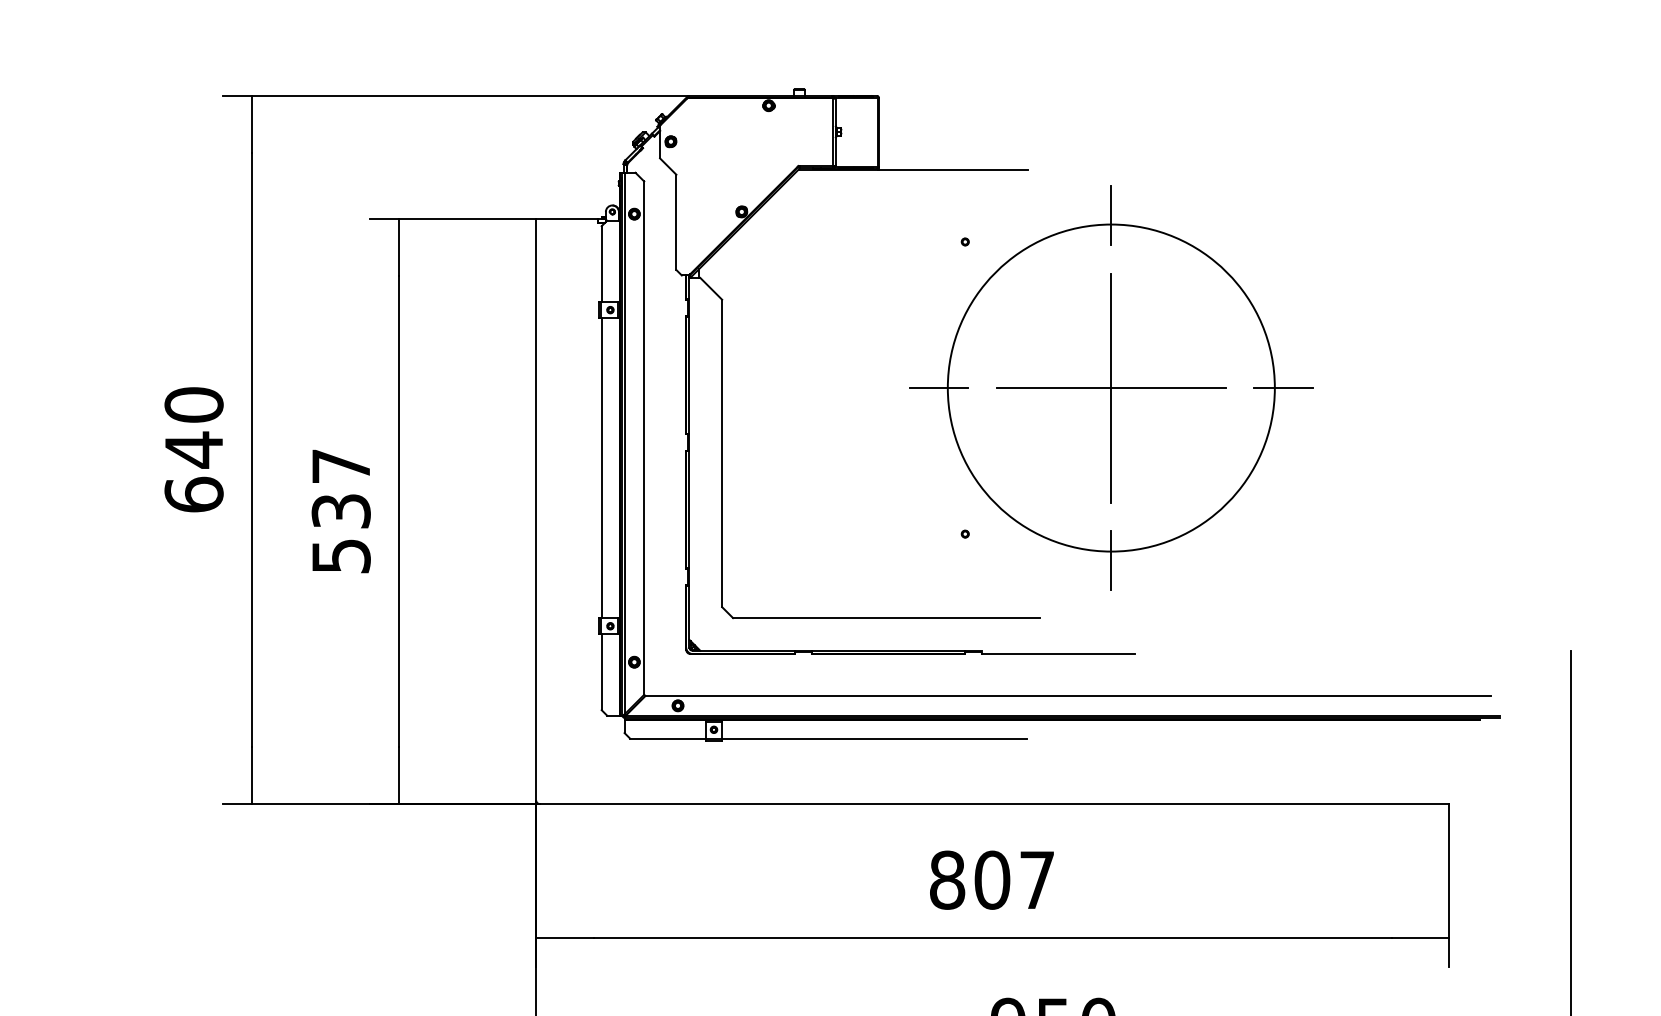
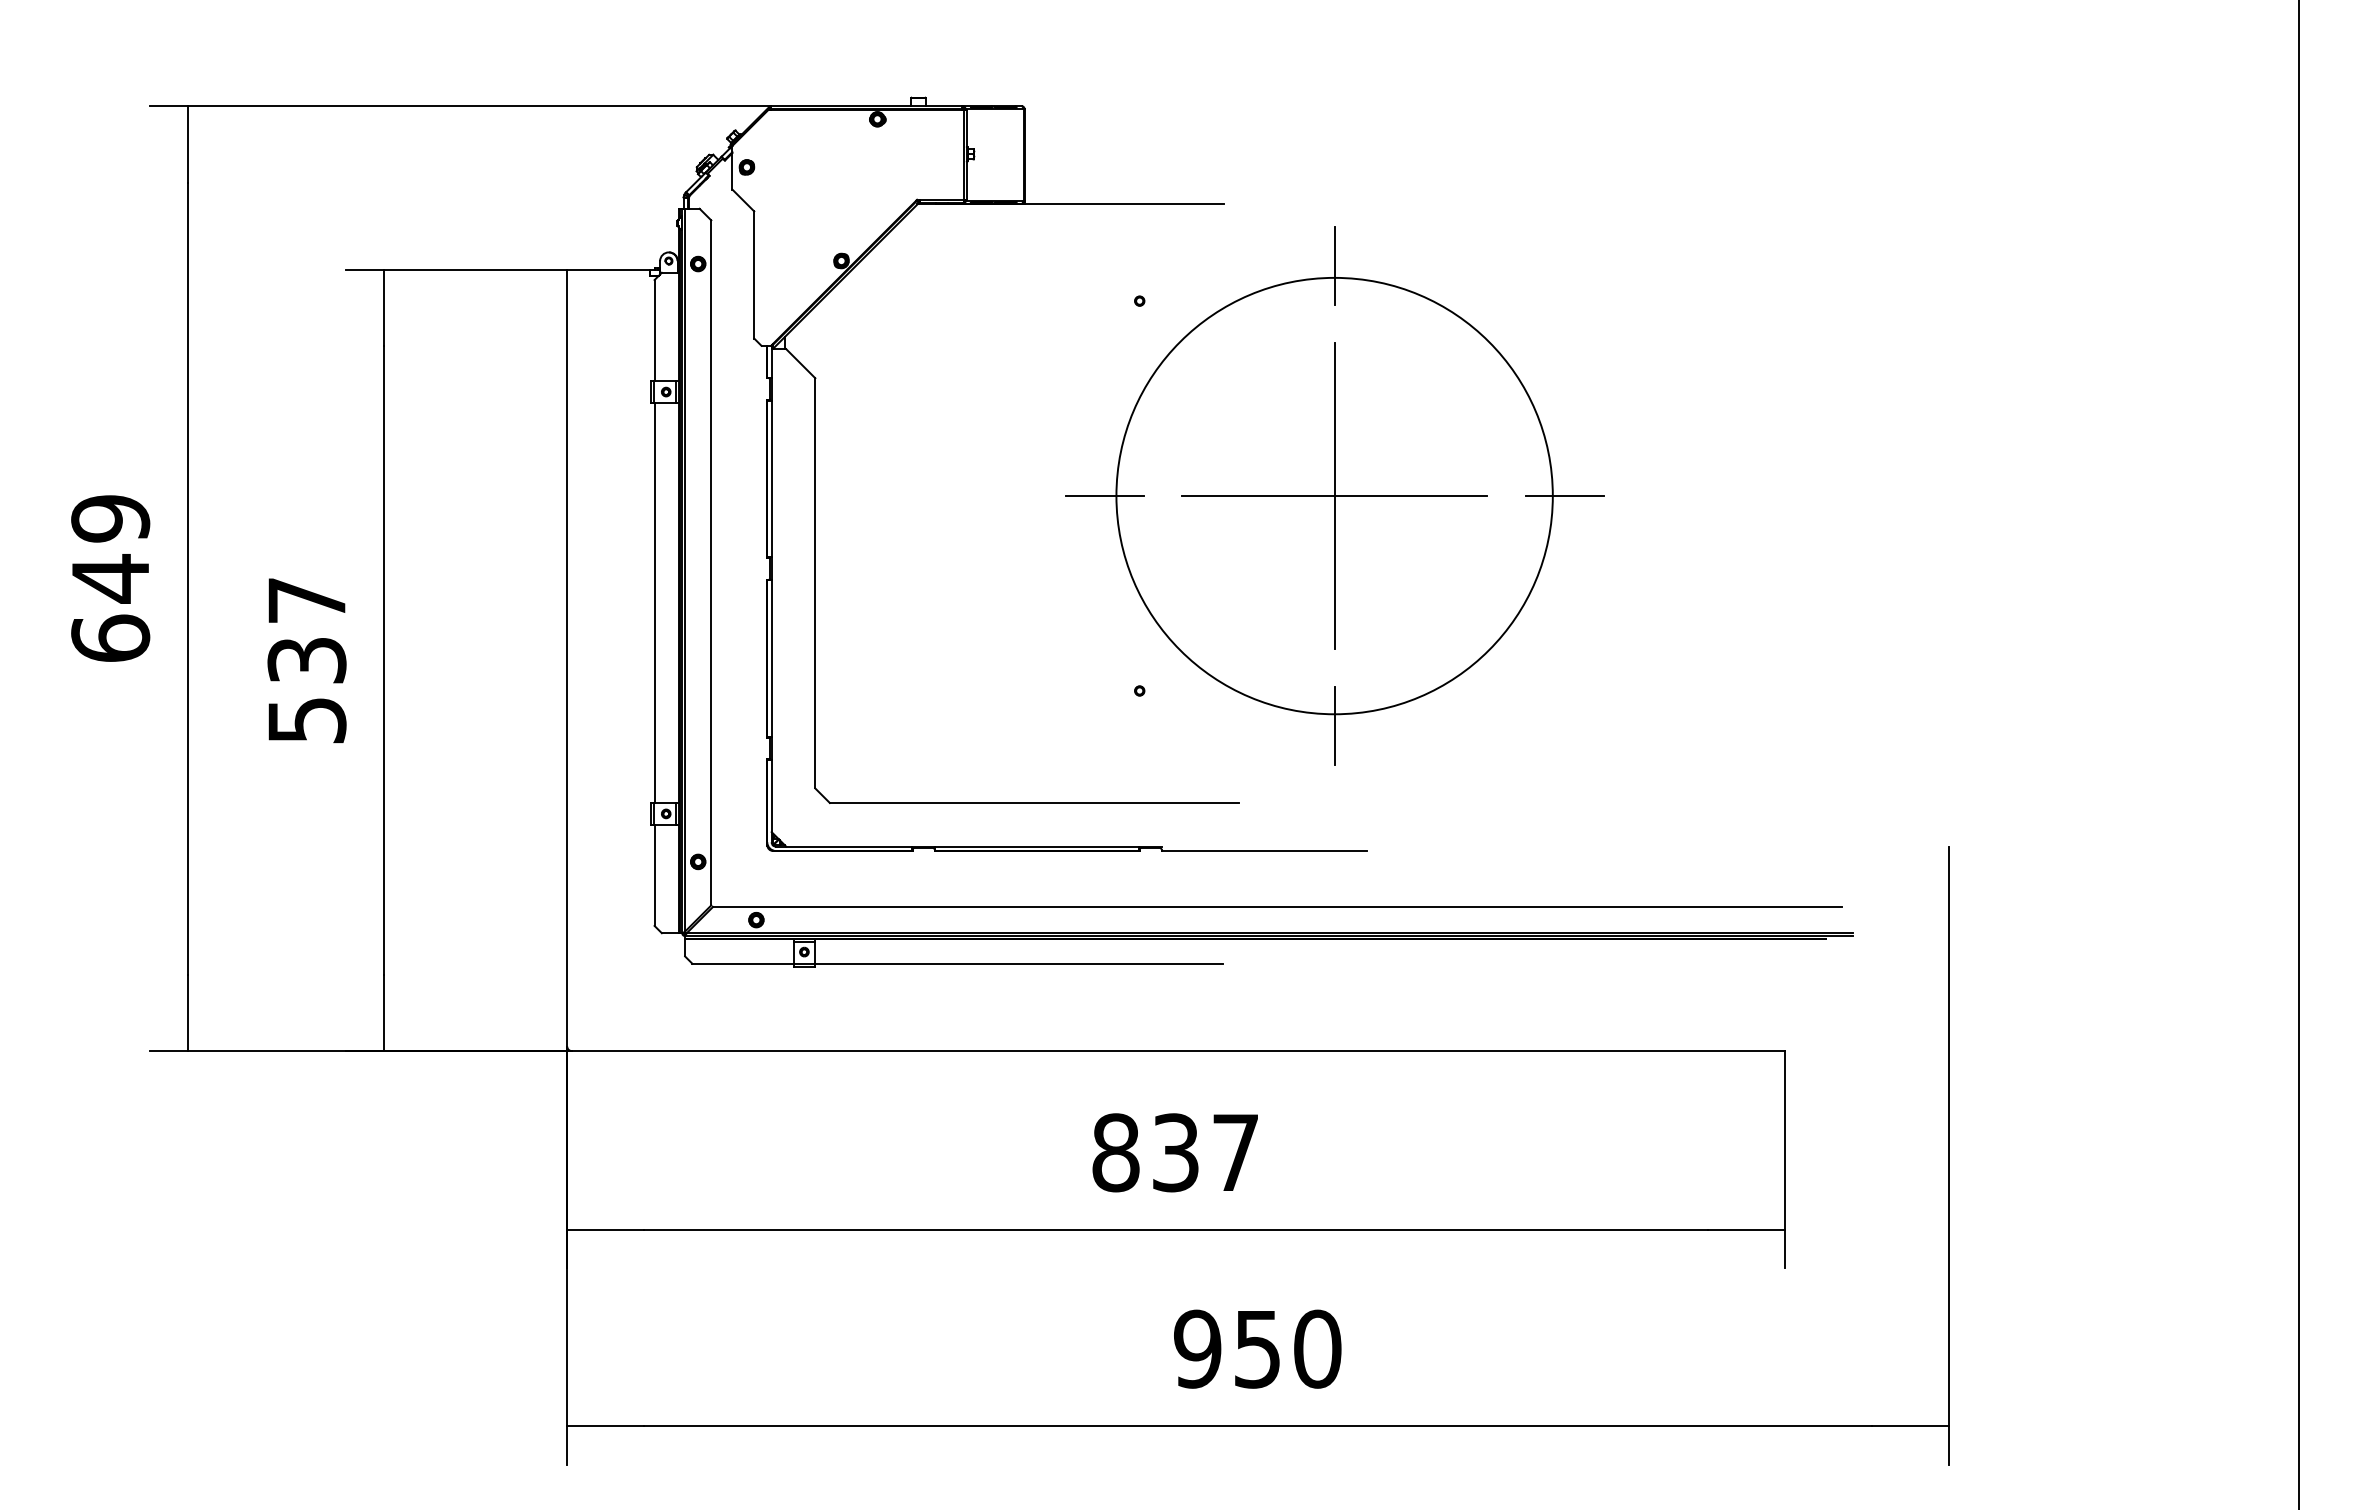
text: (193, 404) -> (110, 518), 640 -> 649
text: (992, 879) -> (1175, 1152), 807 -> 837

